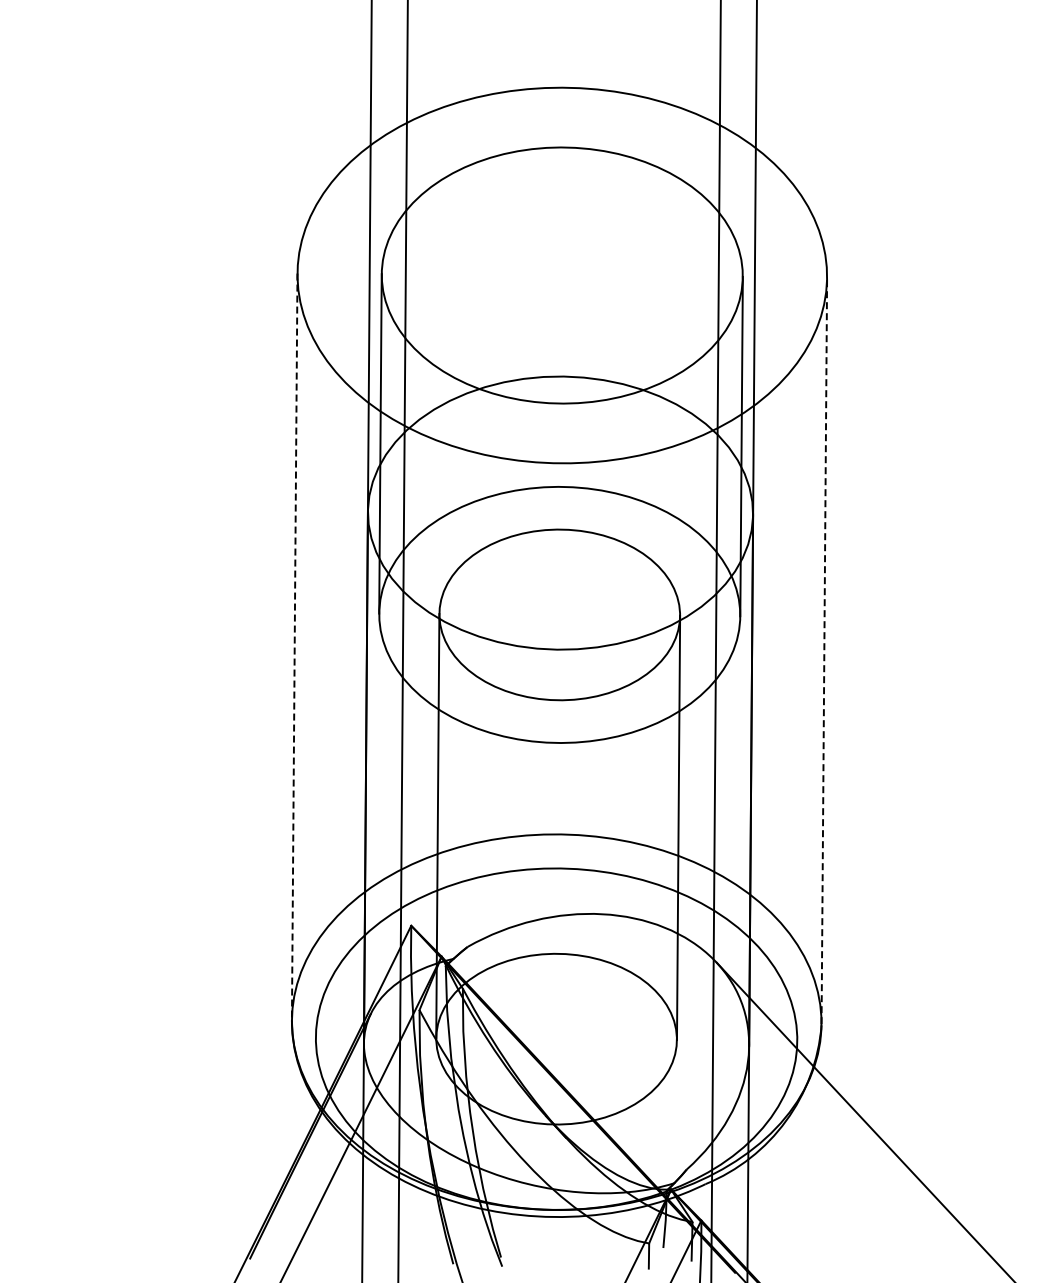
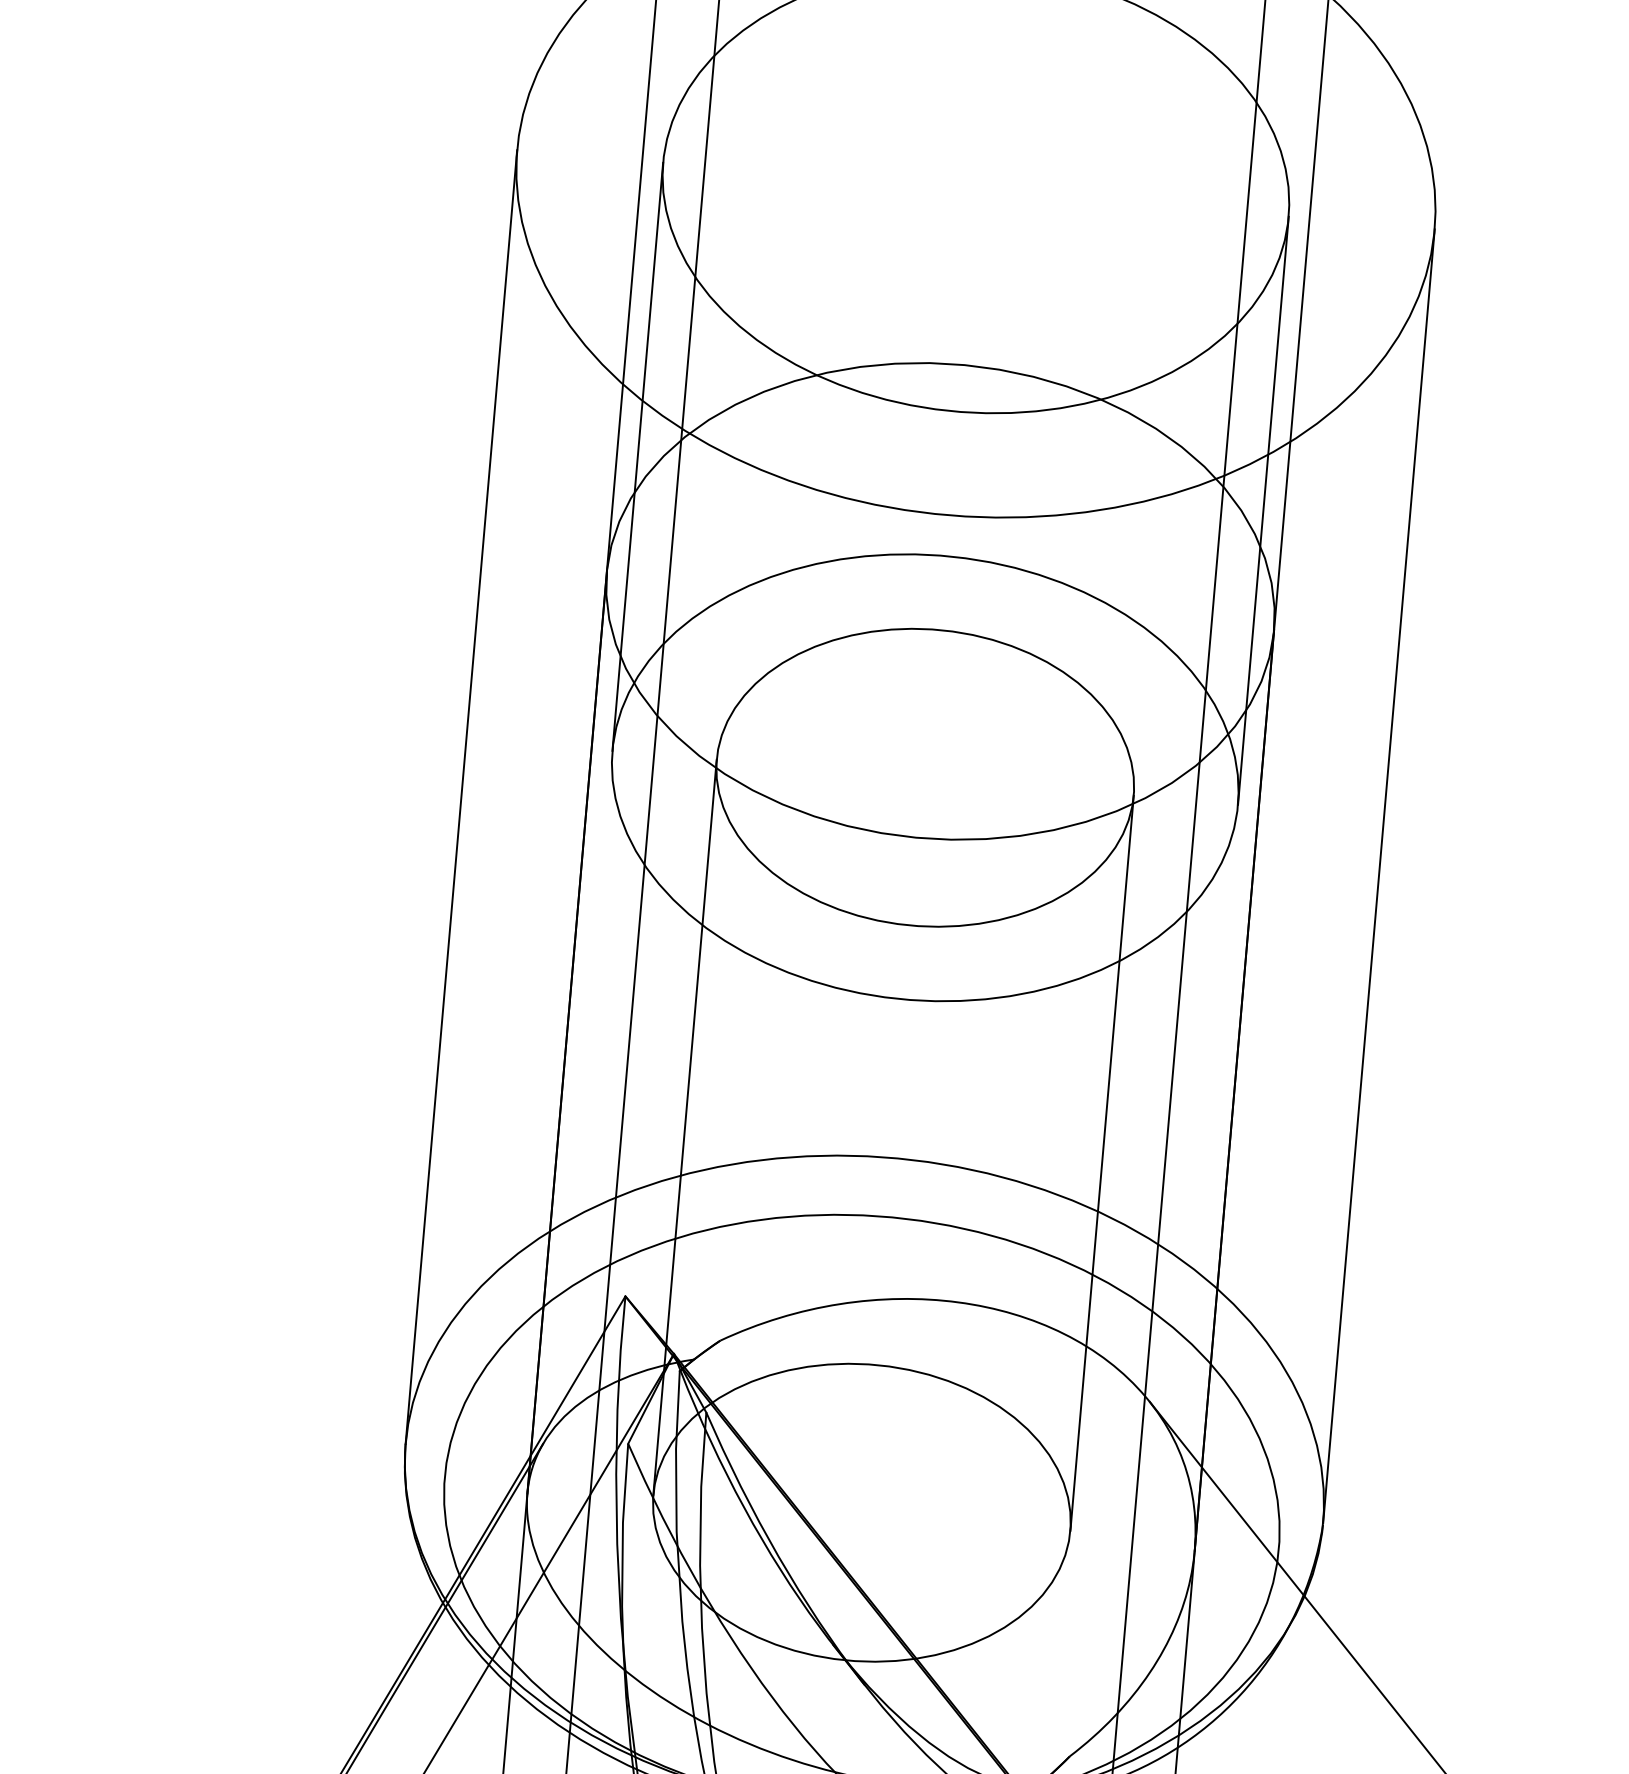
line: (294, 647) -> (460, 798), dashed -> solid
line: (824, 650) -> (1379, 875), dashed -> solid

